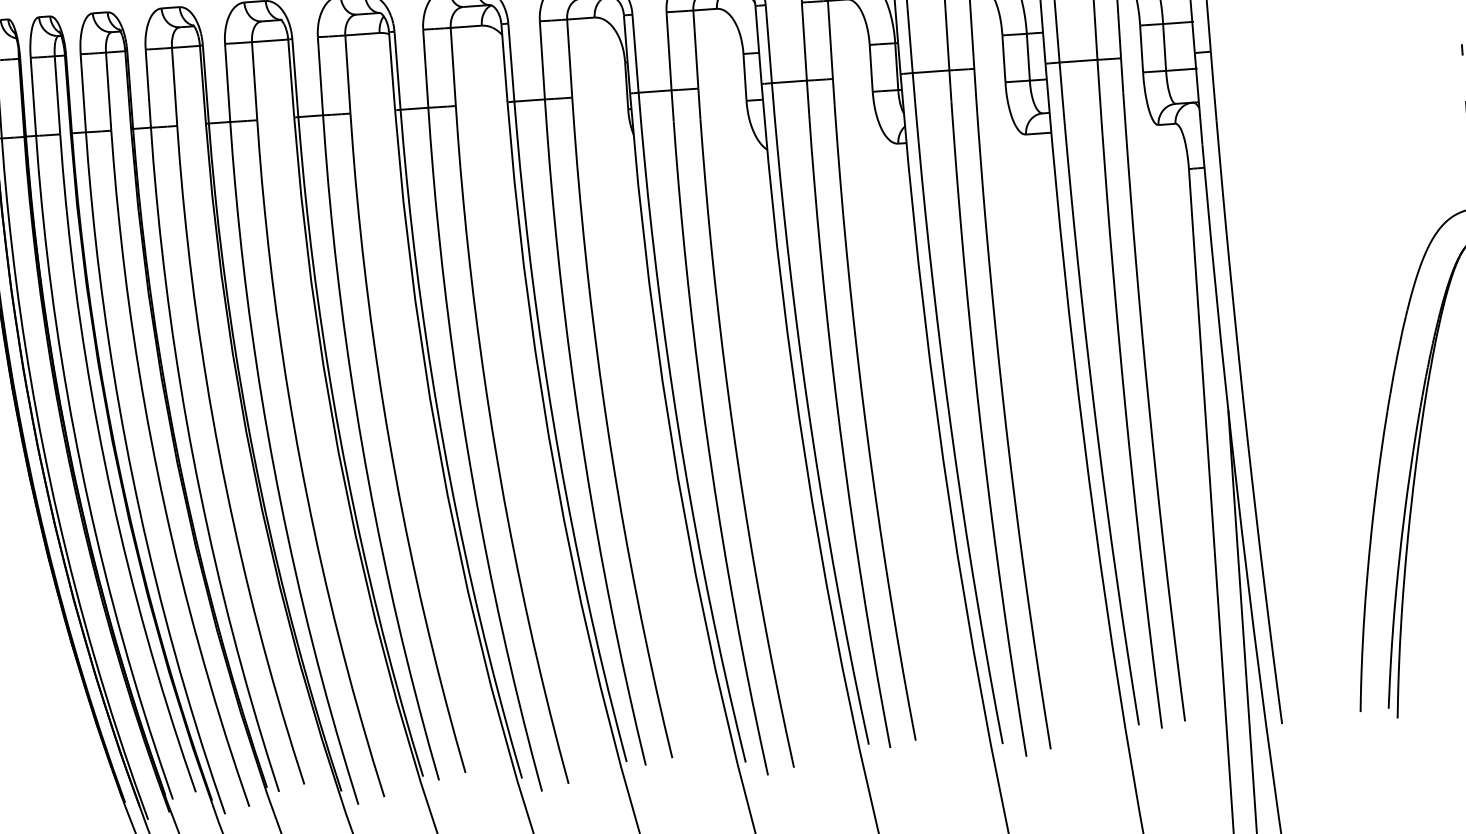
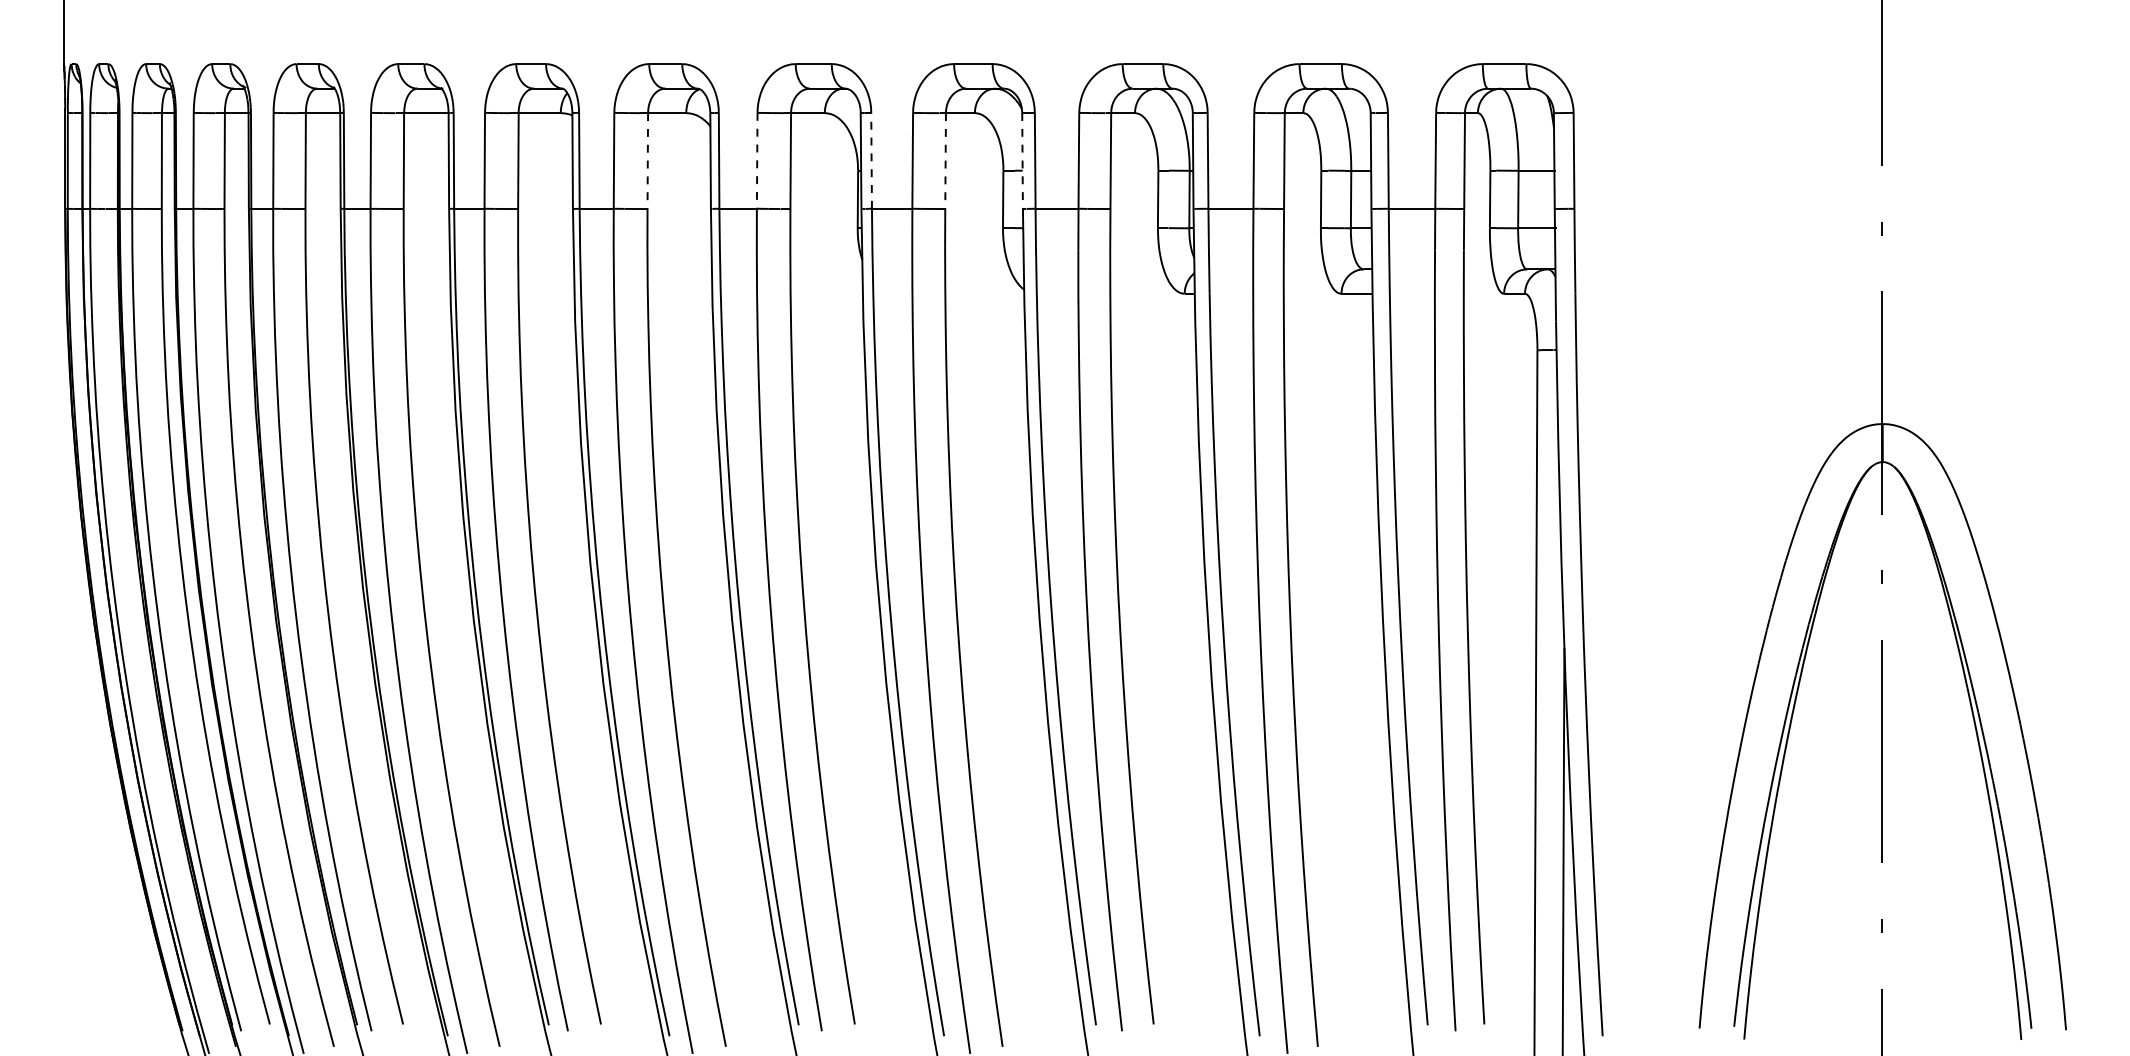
line: (758, 45) -> (1022, 161), solid -> dashed
line: (695, 49) -> (945, 161), solid -> dashed
line: (635, 53) -> (871, 160), solid -> dashed
line: (542, 60) -> (757, 160), solid -> dashed
line: (453, 67) -> (647, 161), solid -> dashed

